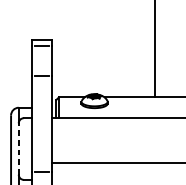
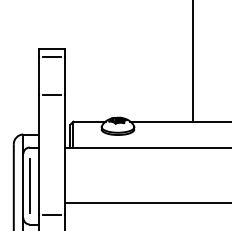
line: (18, 148) -> (23, 185), dashed -> solid
line: (23, 148) -> (29, 185), added

